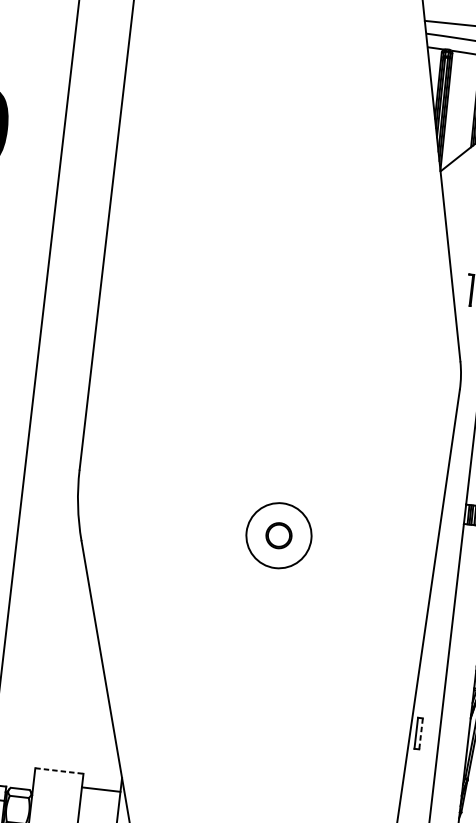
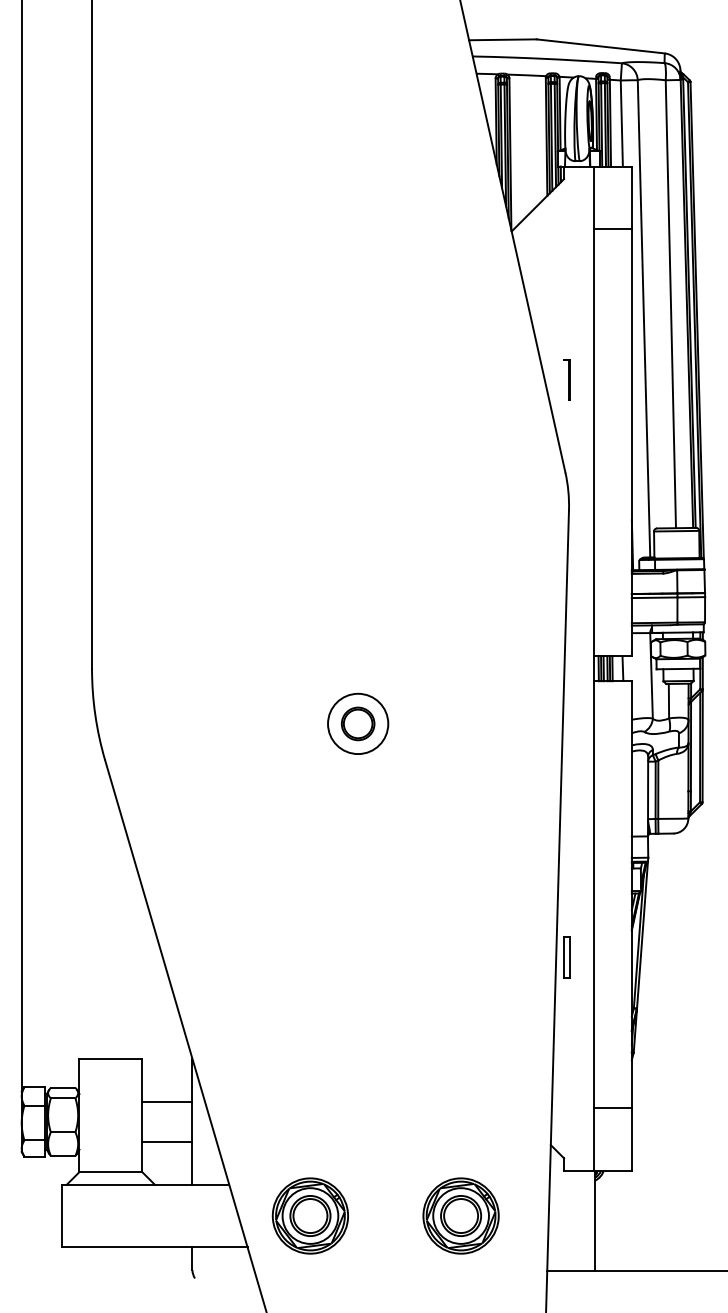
circle: (279, 535) -> (358, 723), size x0.71
line: (421, 734) -> (570, 958), dashed -> solid
line: (59, 771) -> (111, 1059), dashed -> solid
line: (101, 789) -> (167, 1101), moved

